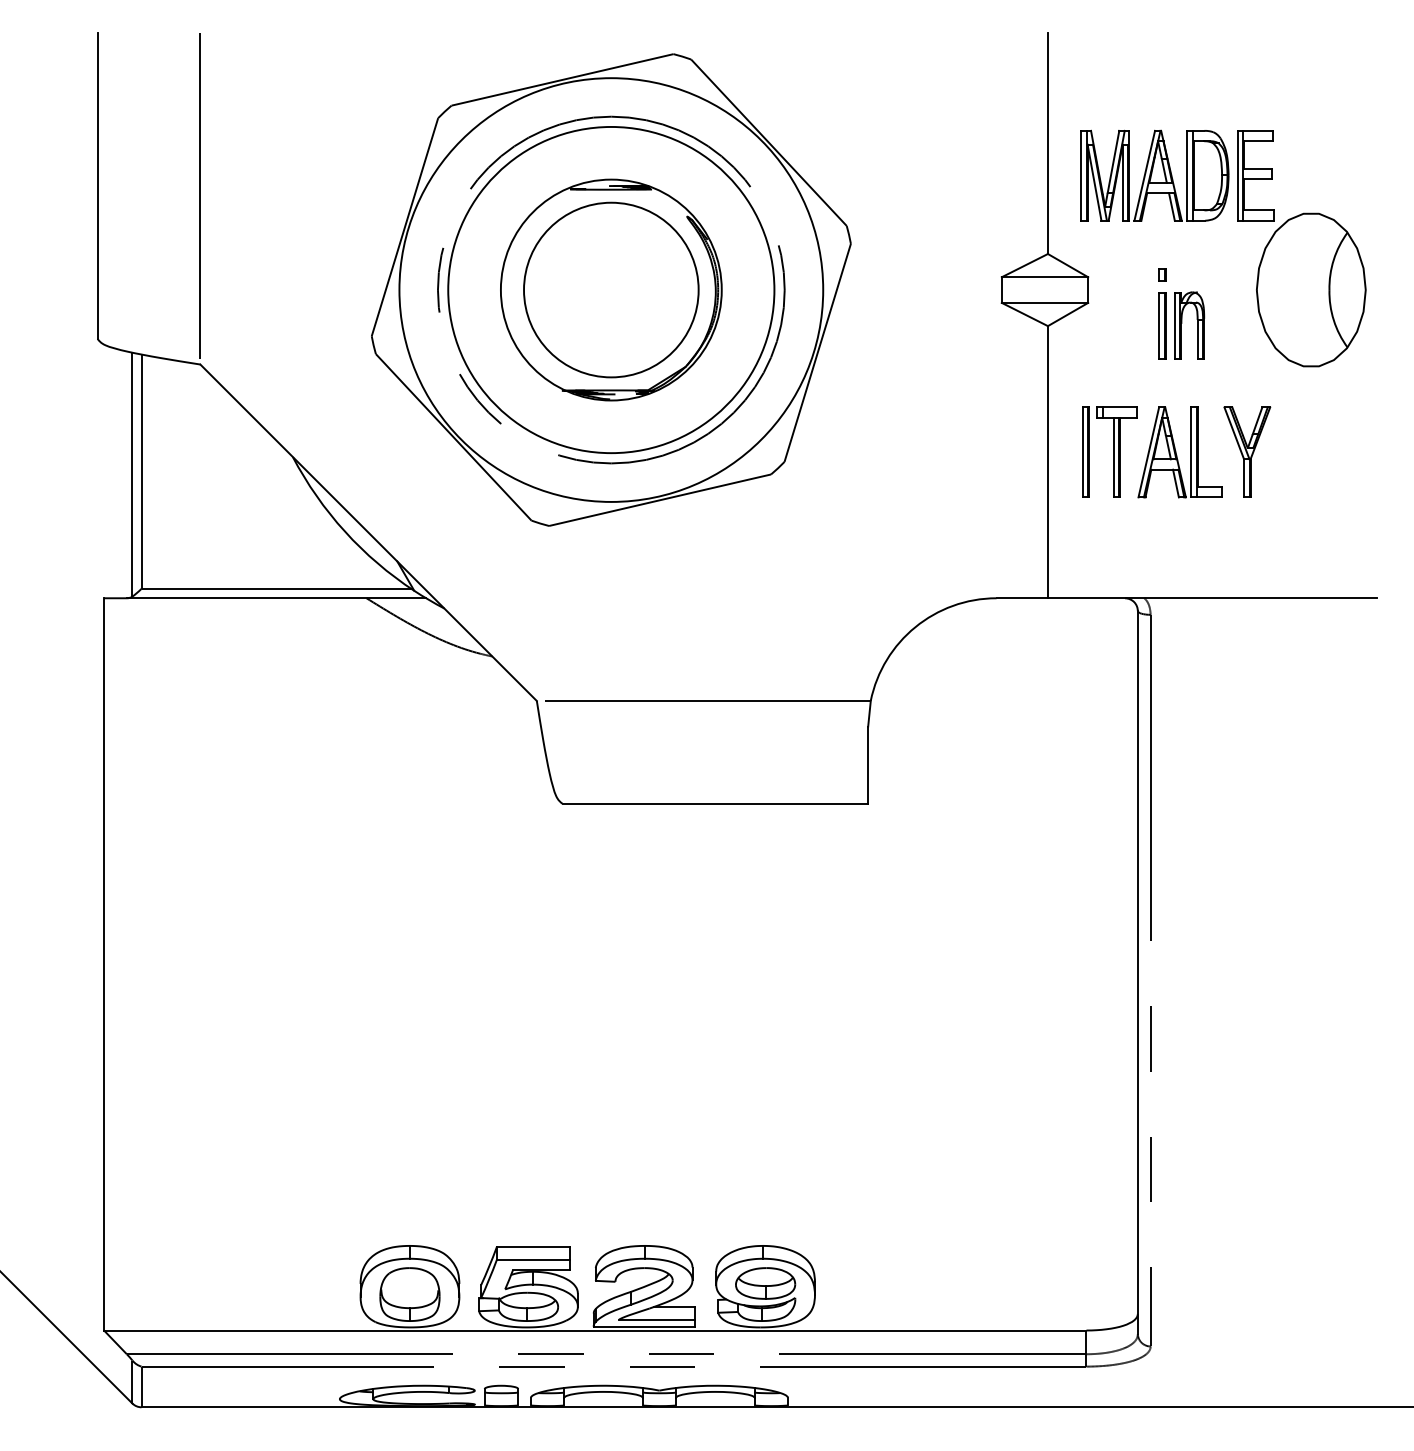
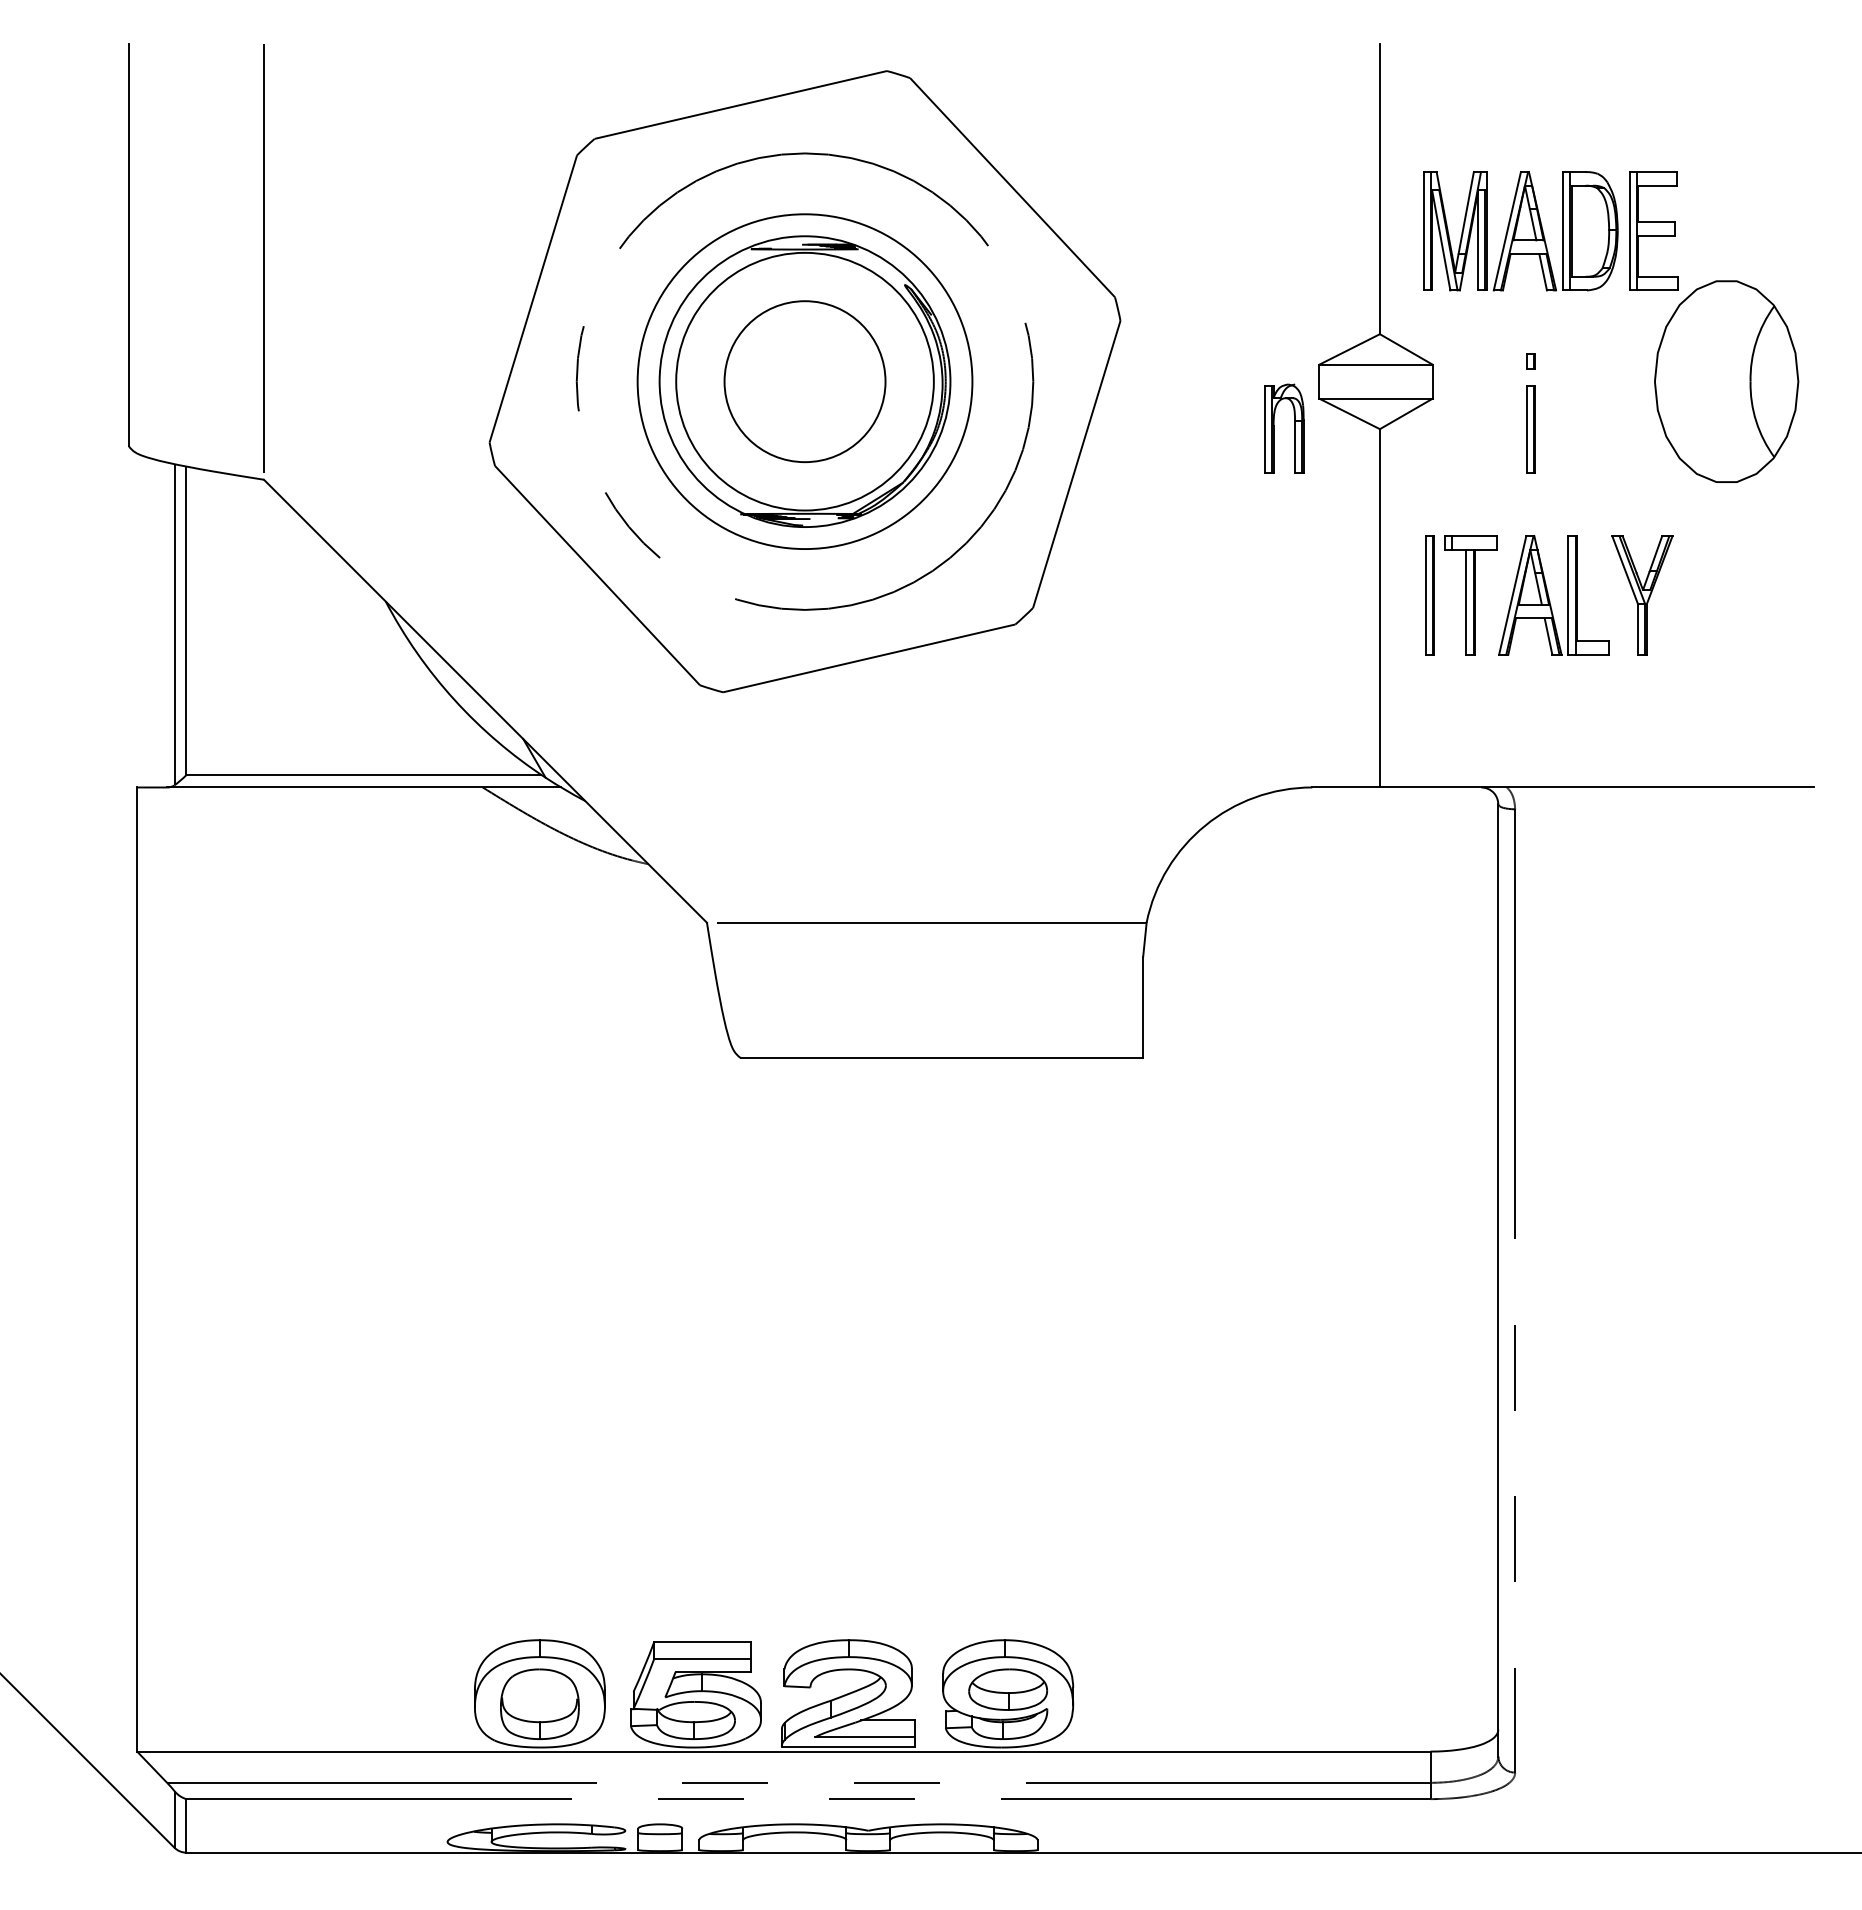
circle: (610, 289) -> (804, 381), size x0.6
circle: (611, 289) -> (805, 381), size x0.6
circle: (611, 289) -> (805, 381), size x0.7
part: (1182, 325) -> (1274, 428), moved

